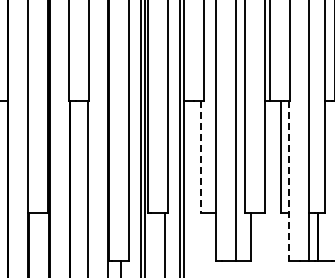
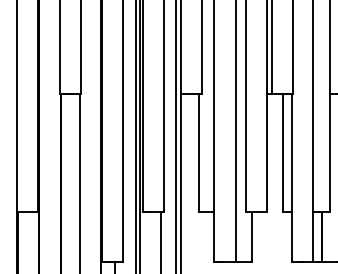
line: (200, 156) -> (198, 152), dashed -> solid
line: (289, 180) -> (292, 177), dashed -> solid

